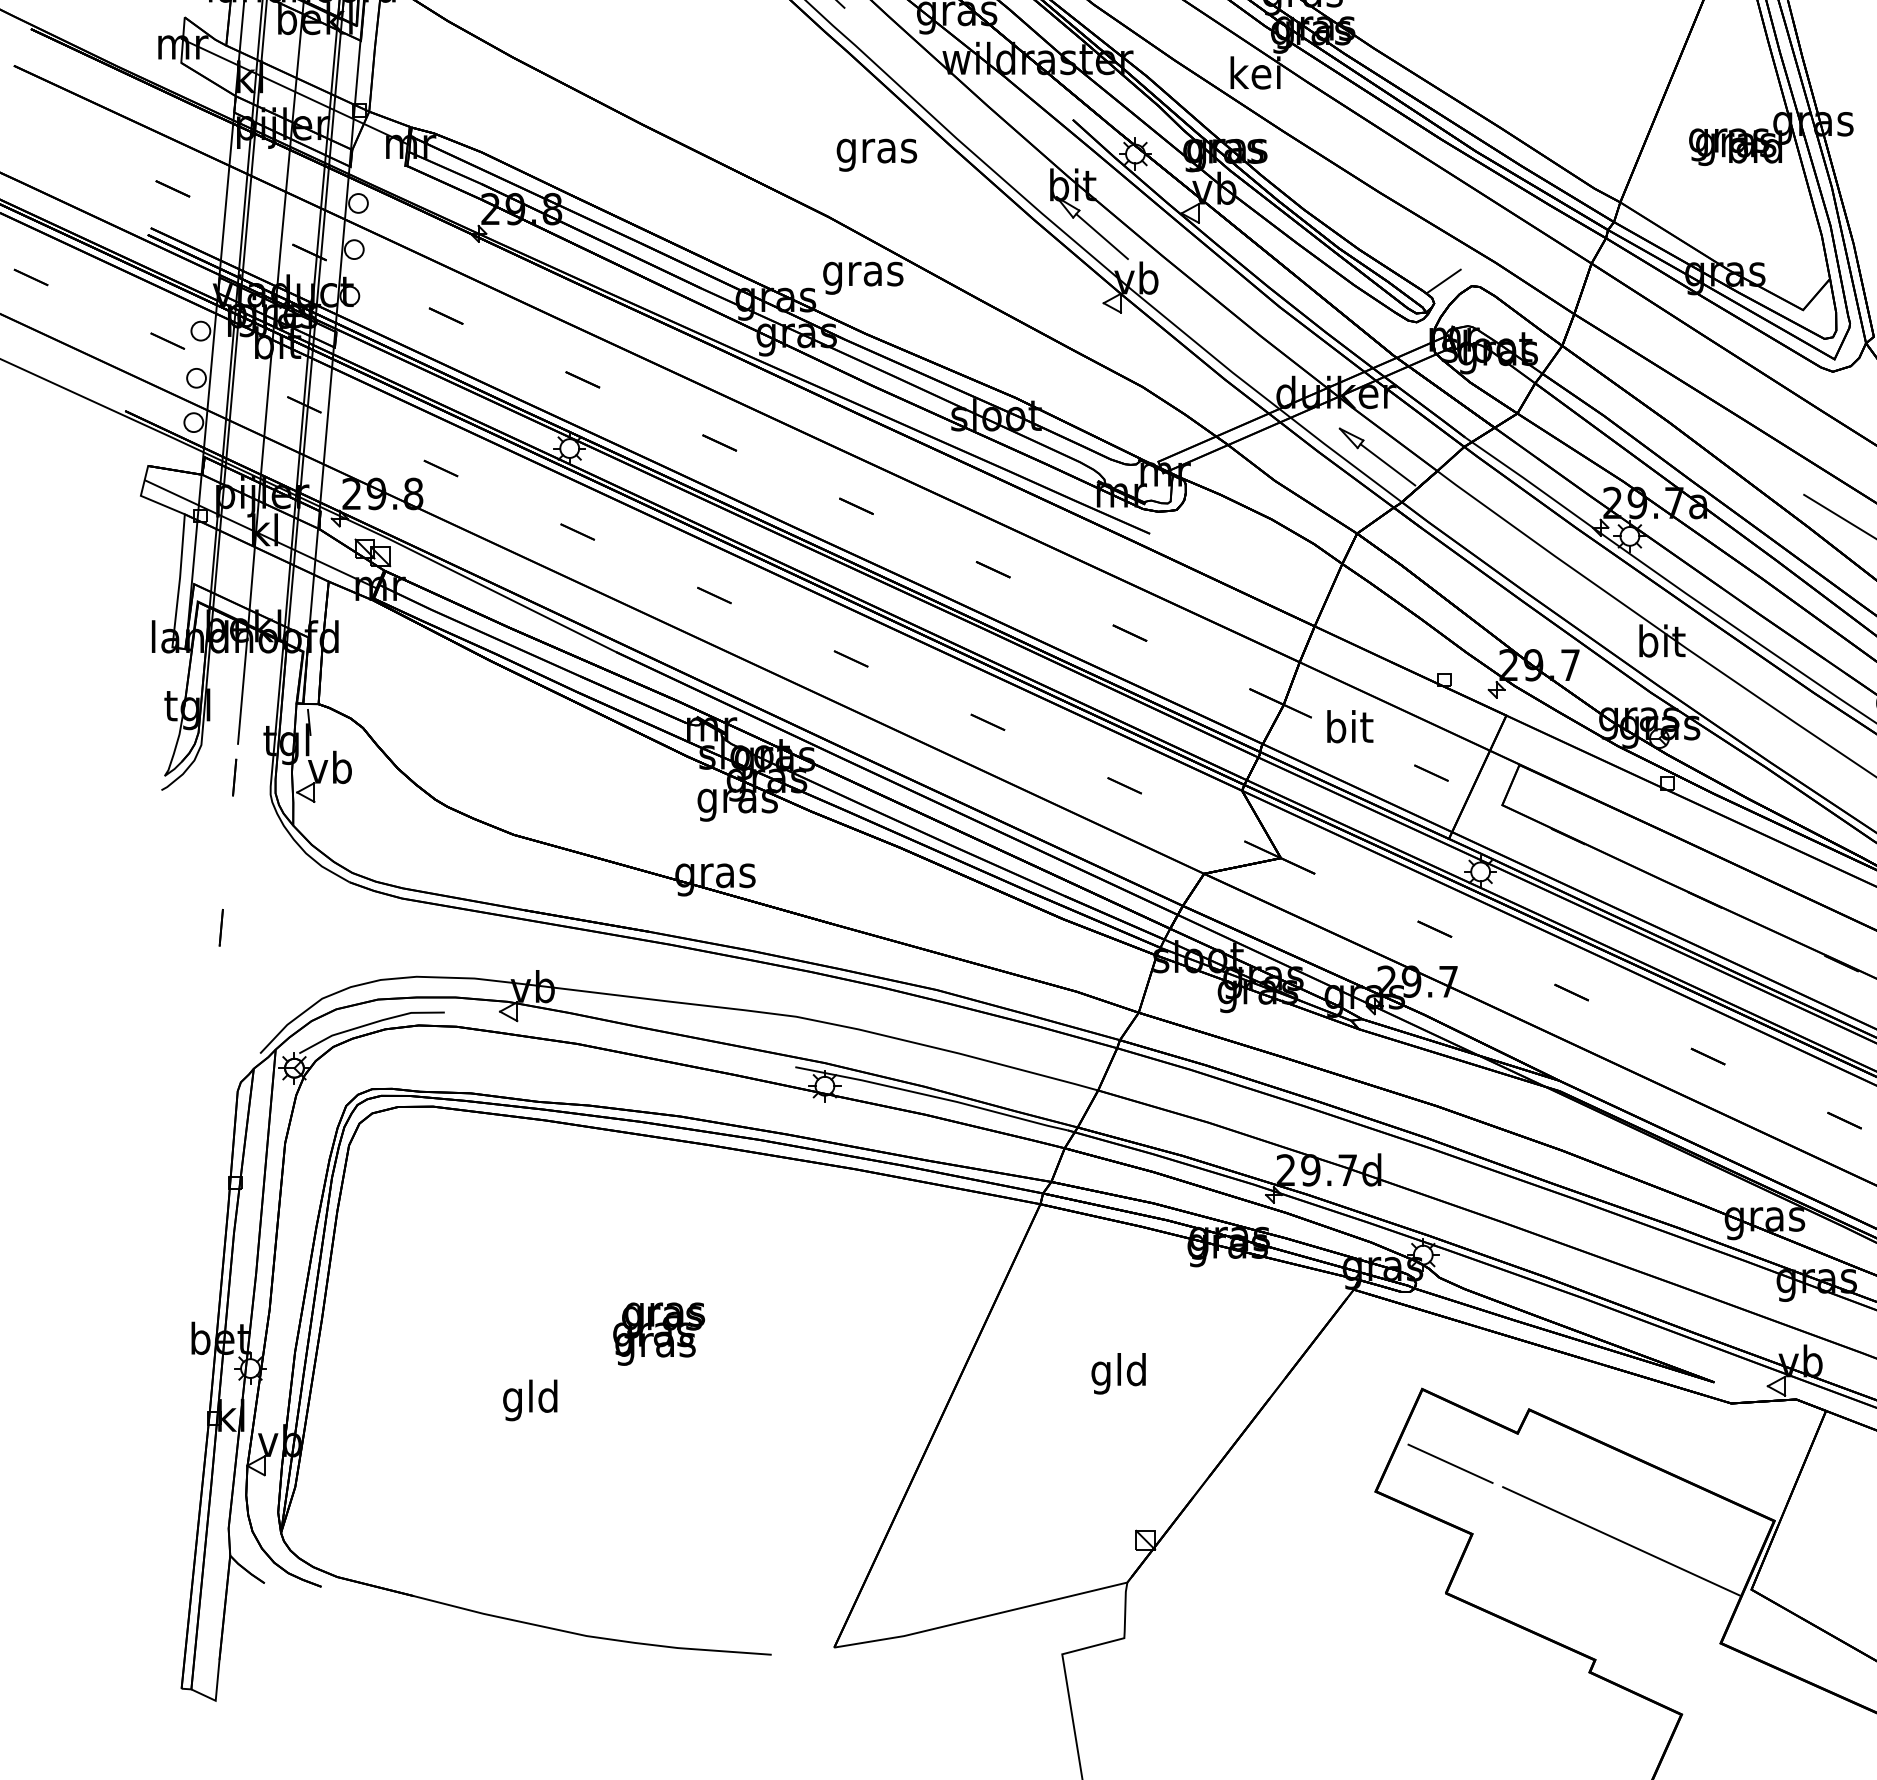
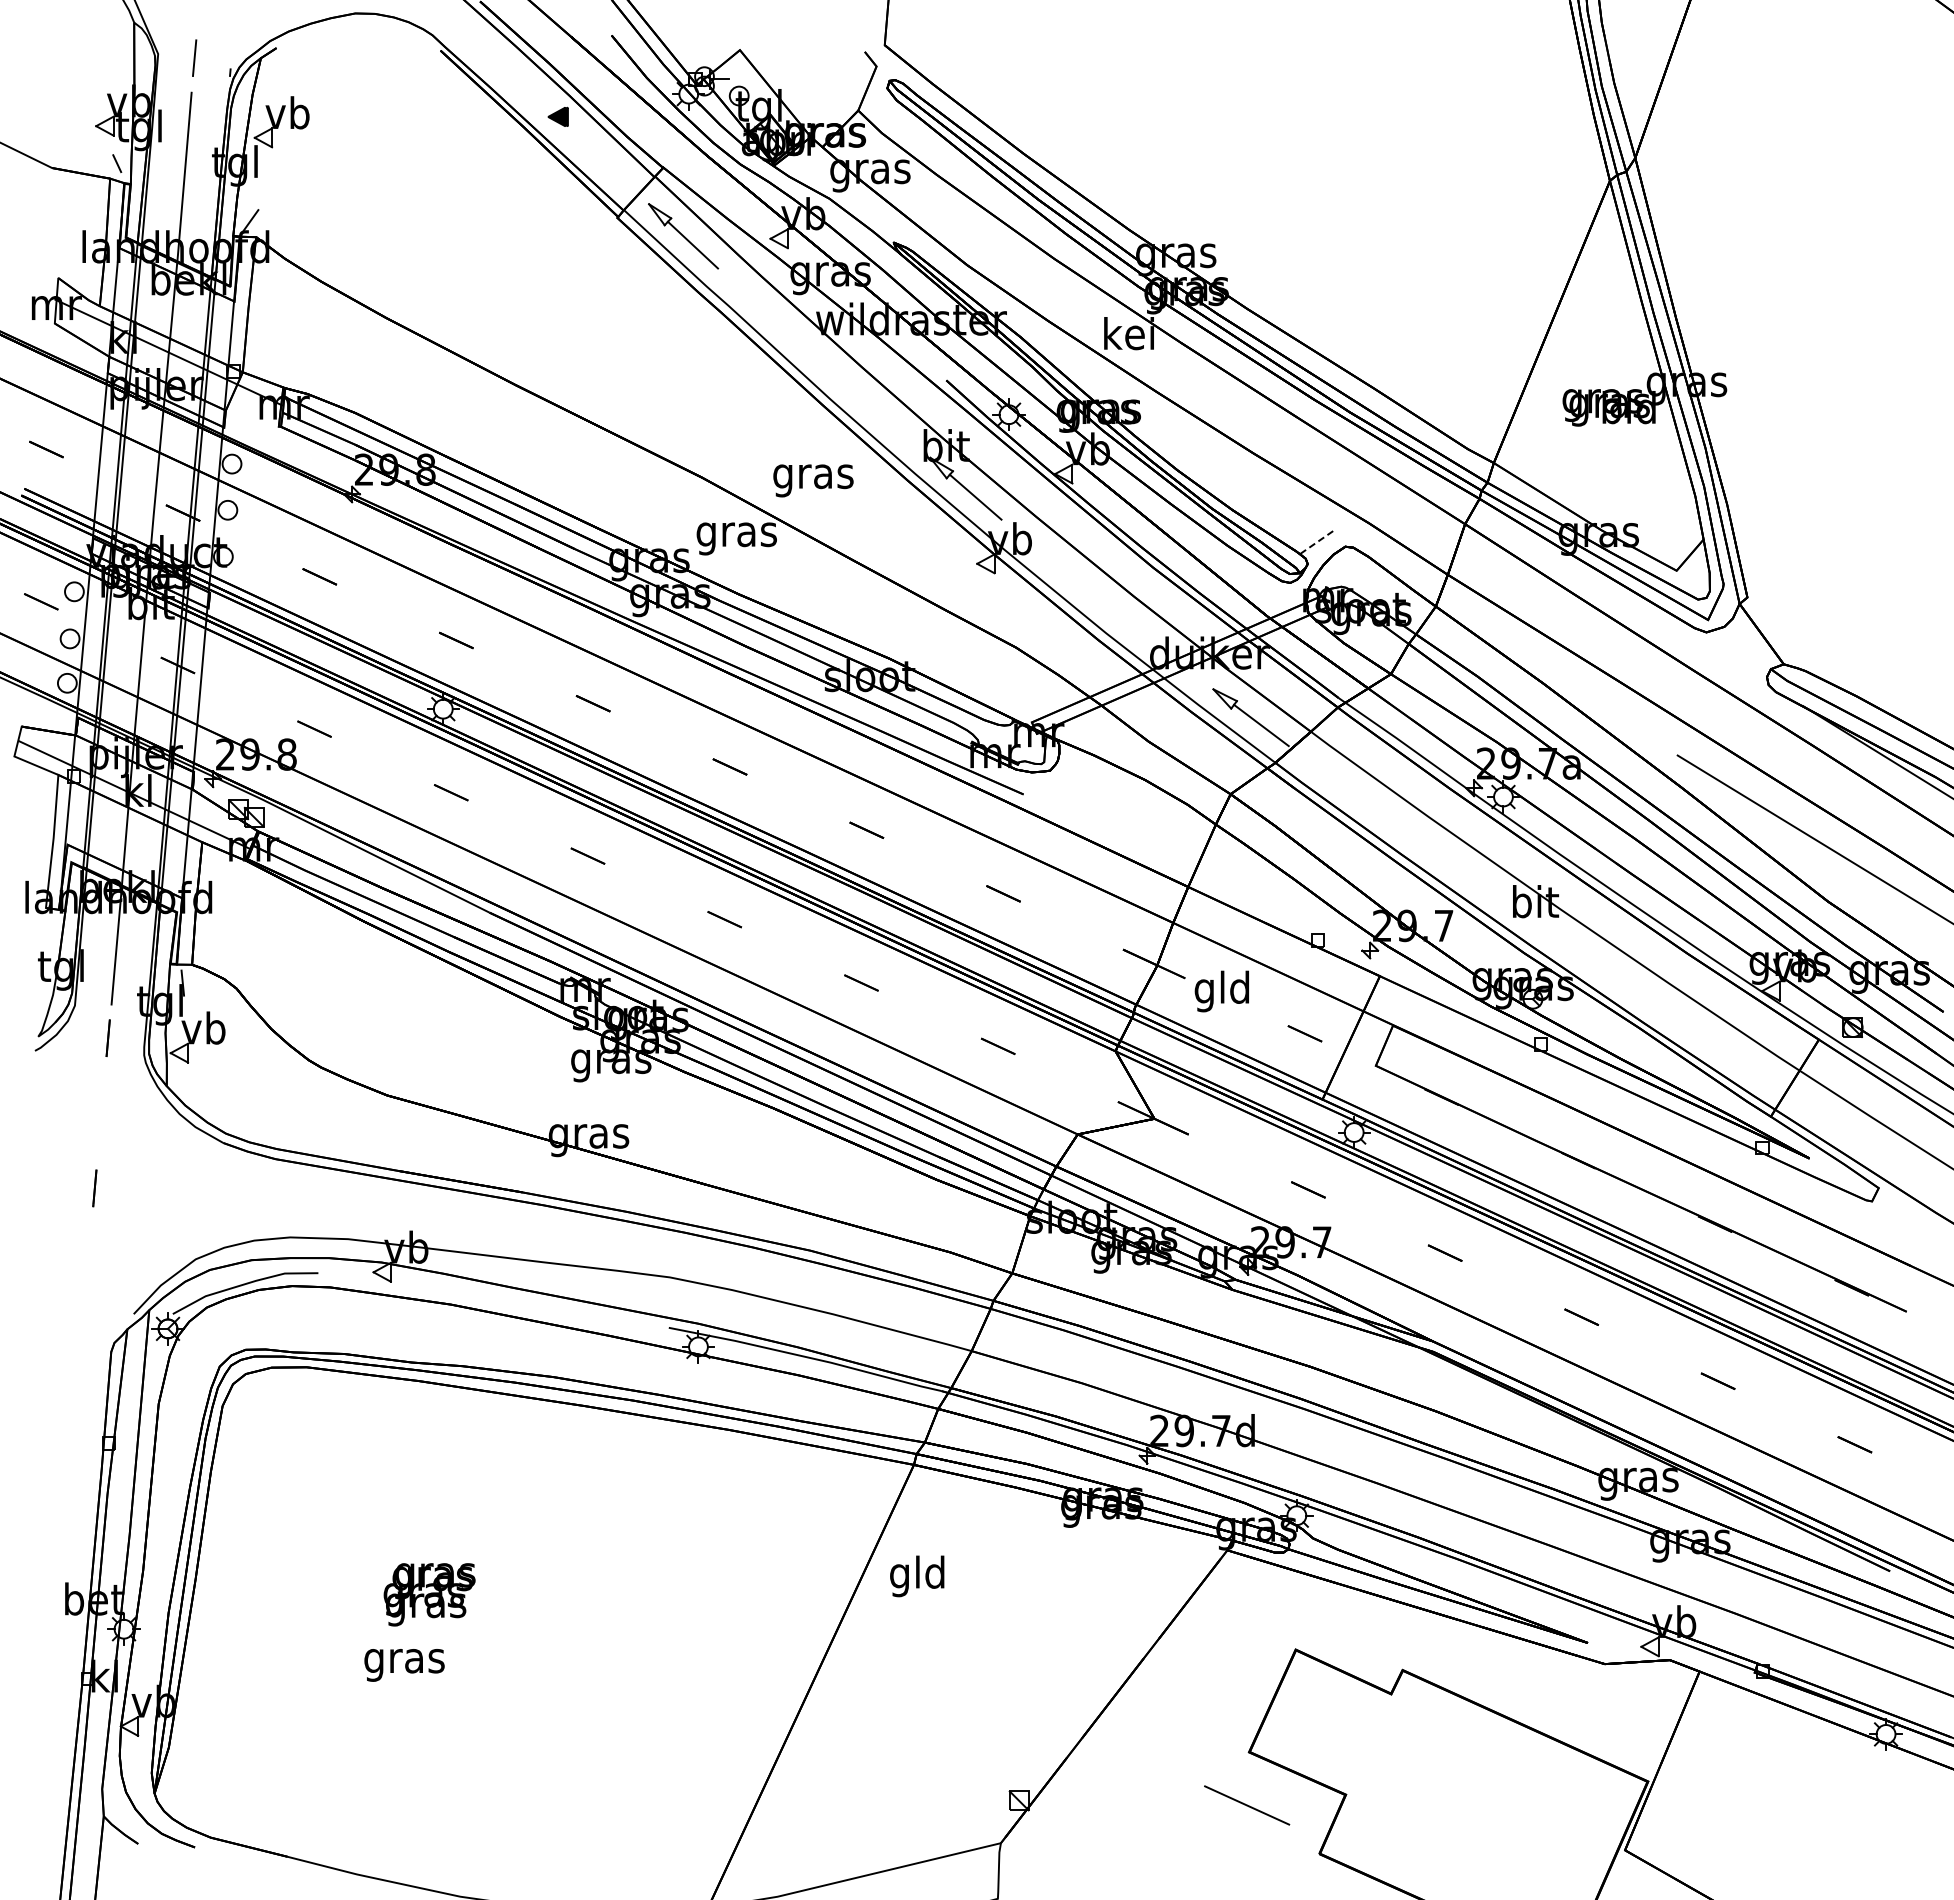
text: (876, 154) -> (813, 480), moved
line: (1443, 281) -> (1317, 542), solid -> dashed
text: (1347, 730) -> (1221, 991), bit -> gld
text: (658, 1333) -> (429, 1594), moved
text: (1118, 1373) -> (917, 1576), moved
text: (530, 1399) -> (404, 1660), gld -> gras
line: (1450, 1463) -> (1247, 1805), moved
line: (1621, 1540) -> (1495, 1801), removed

